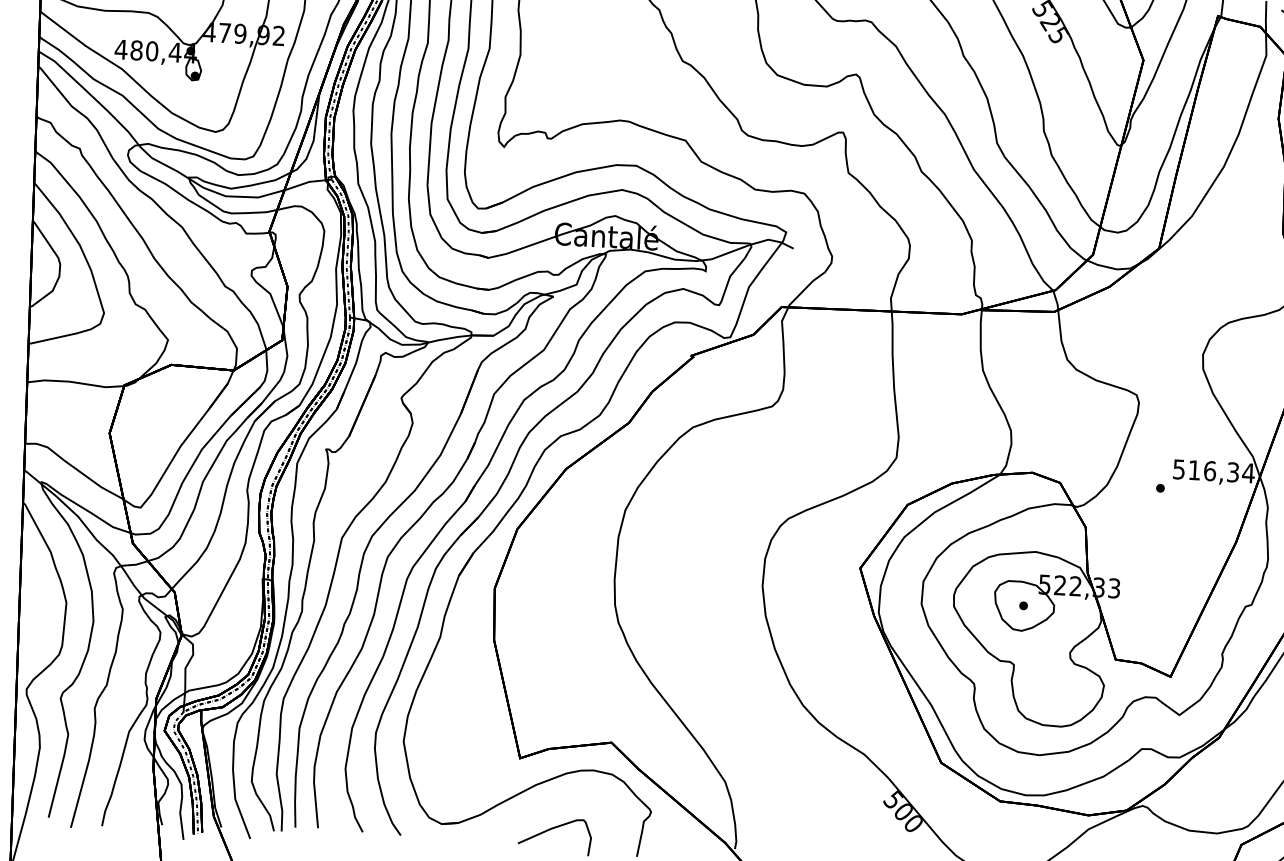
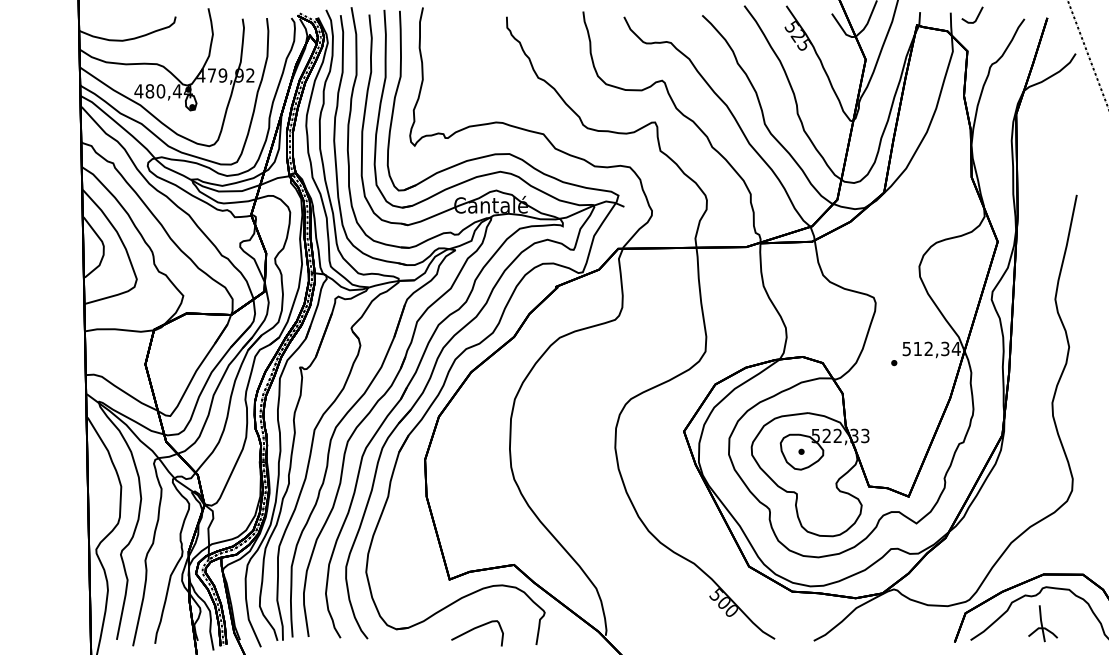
text: (1209, 470) -> (928, 348), 516,34 -> 512,34

